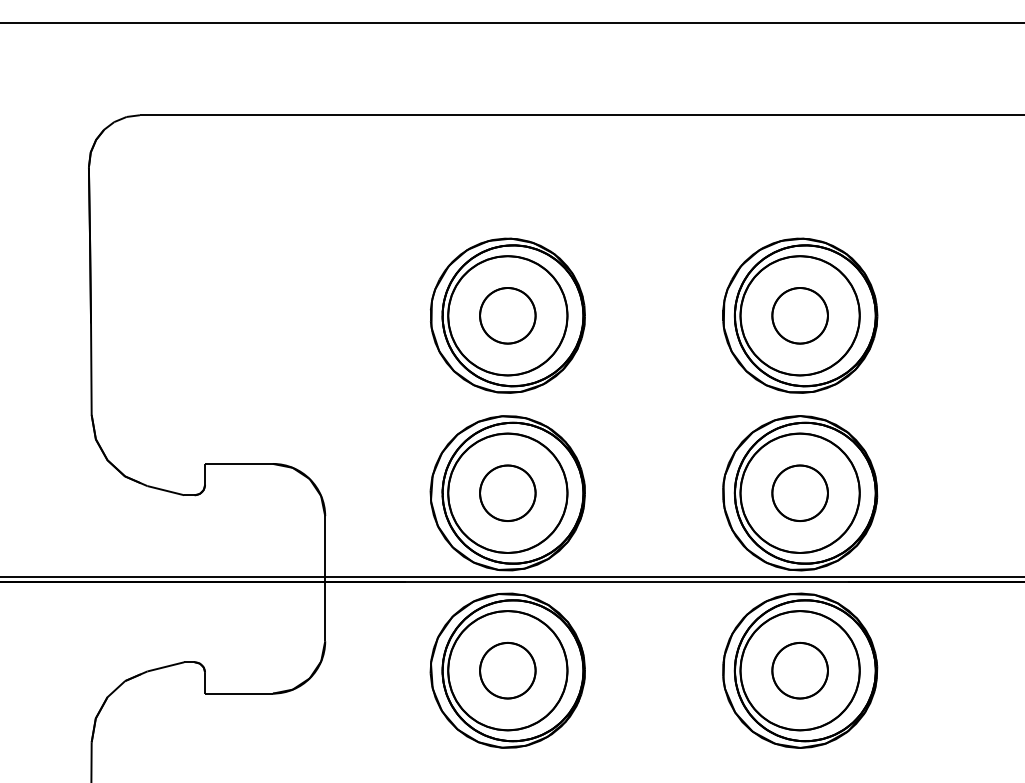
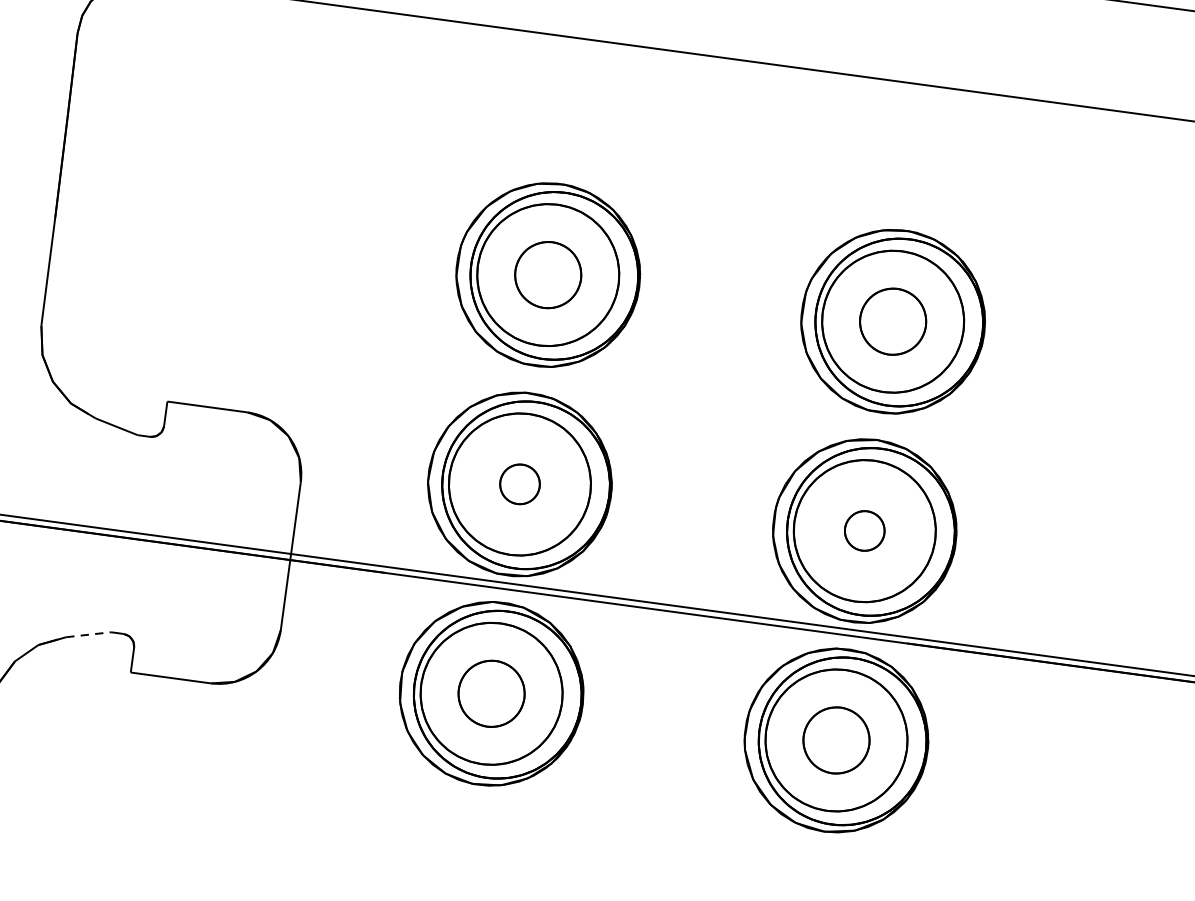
part: (507, 492) -> (519, 483), size x0.6
part: (799, 492) -> (864, 530), size x0.6
line: (165, 666) -> (88, 634), solid -> dashed

